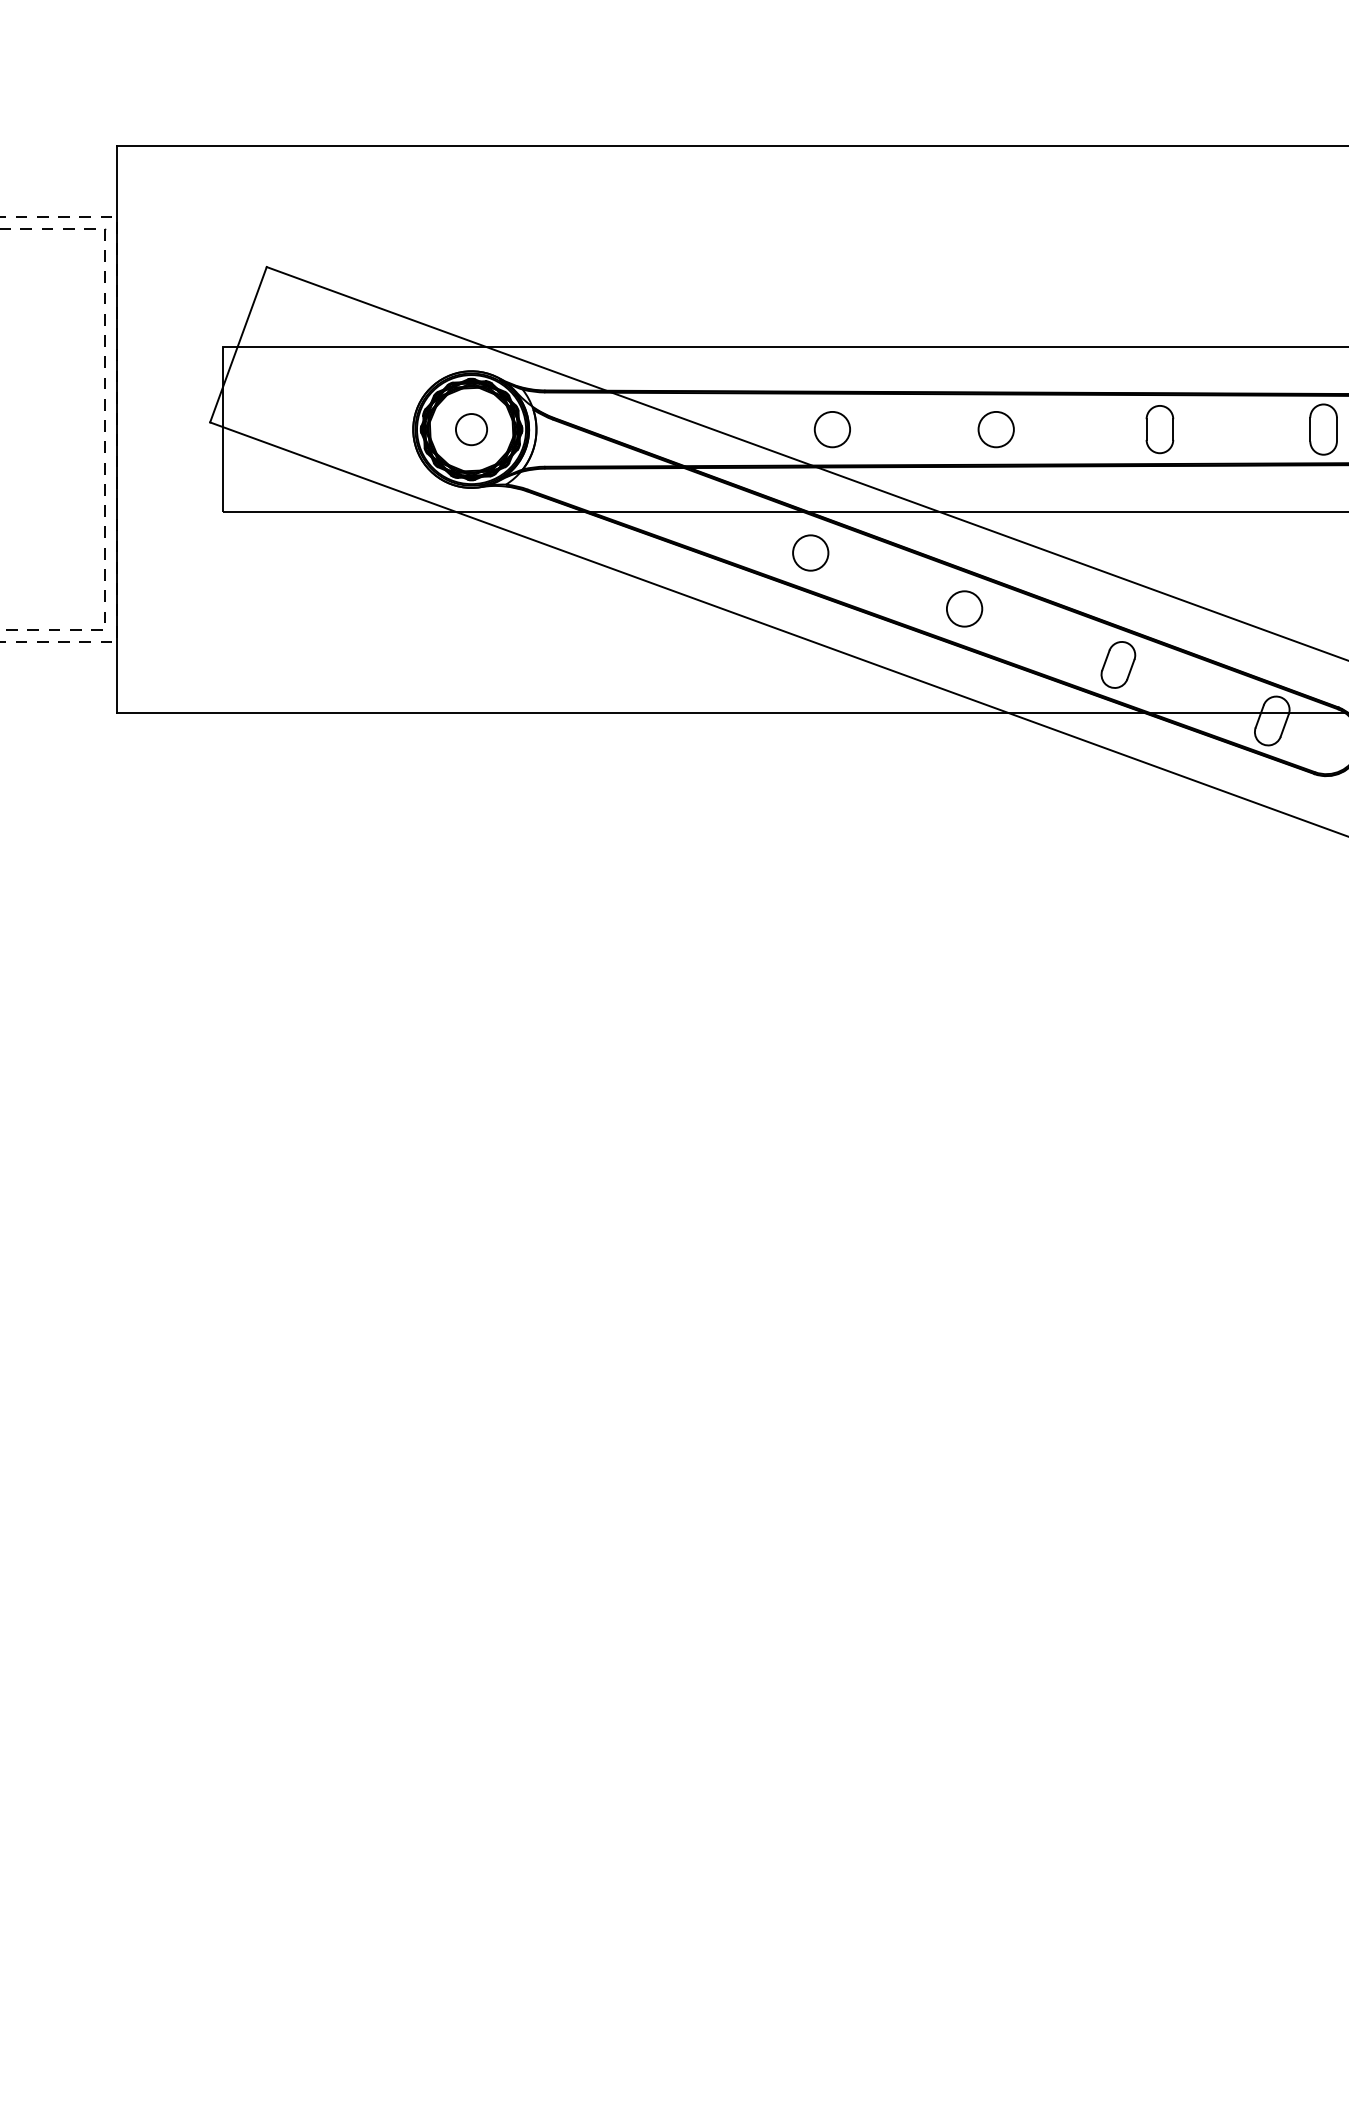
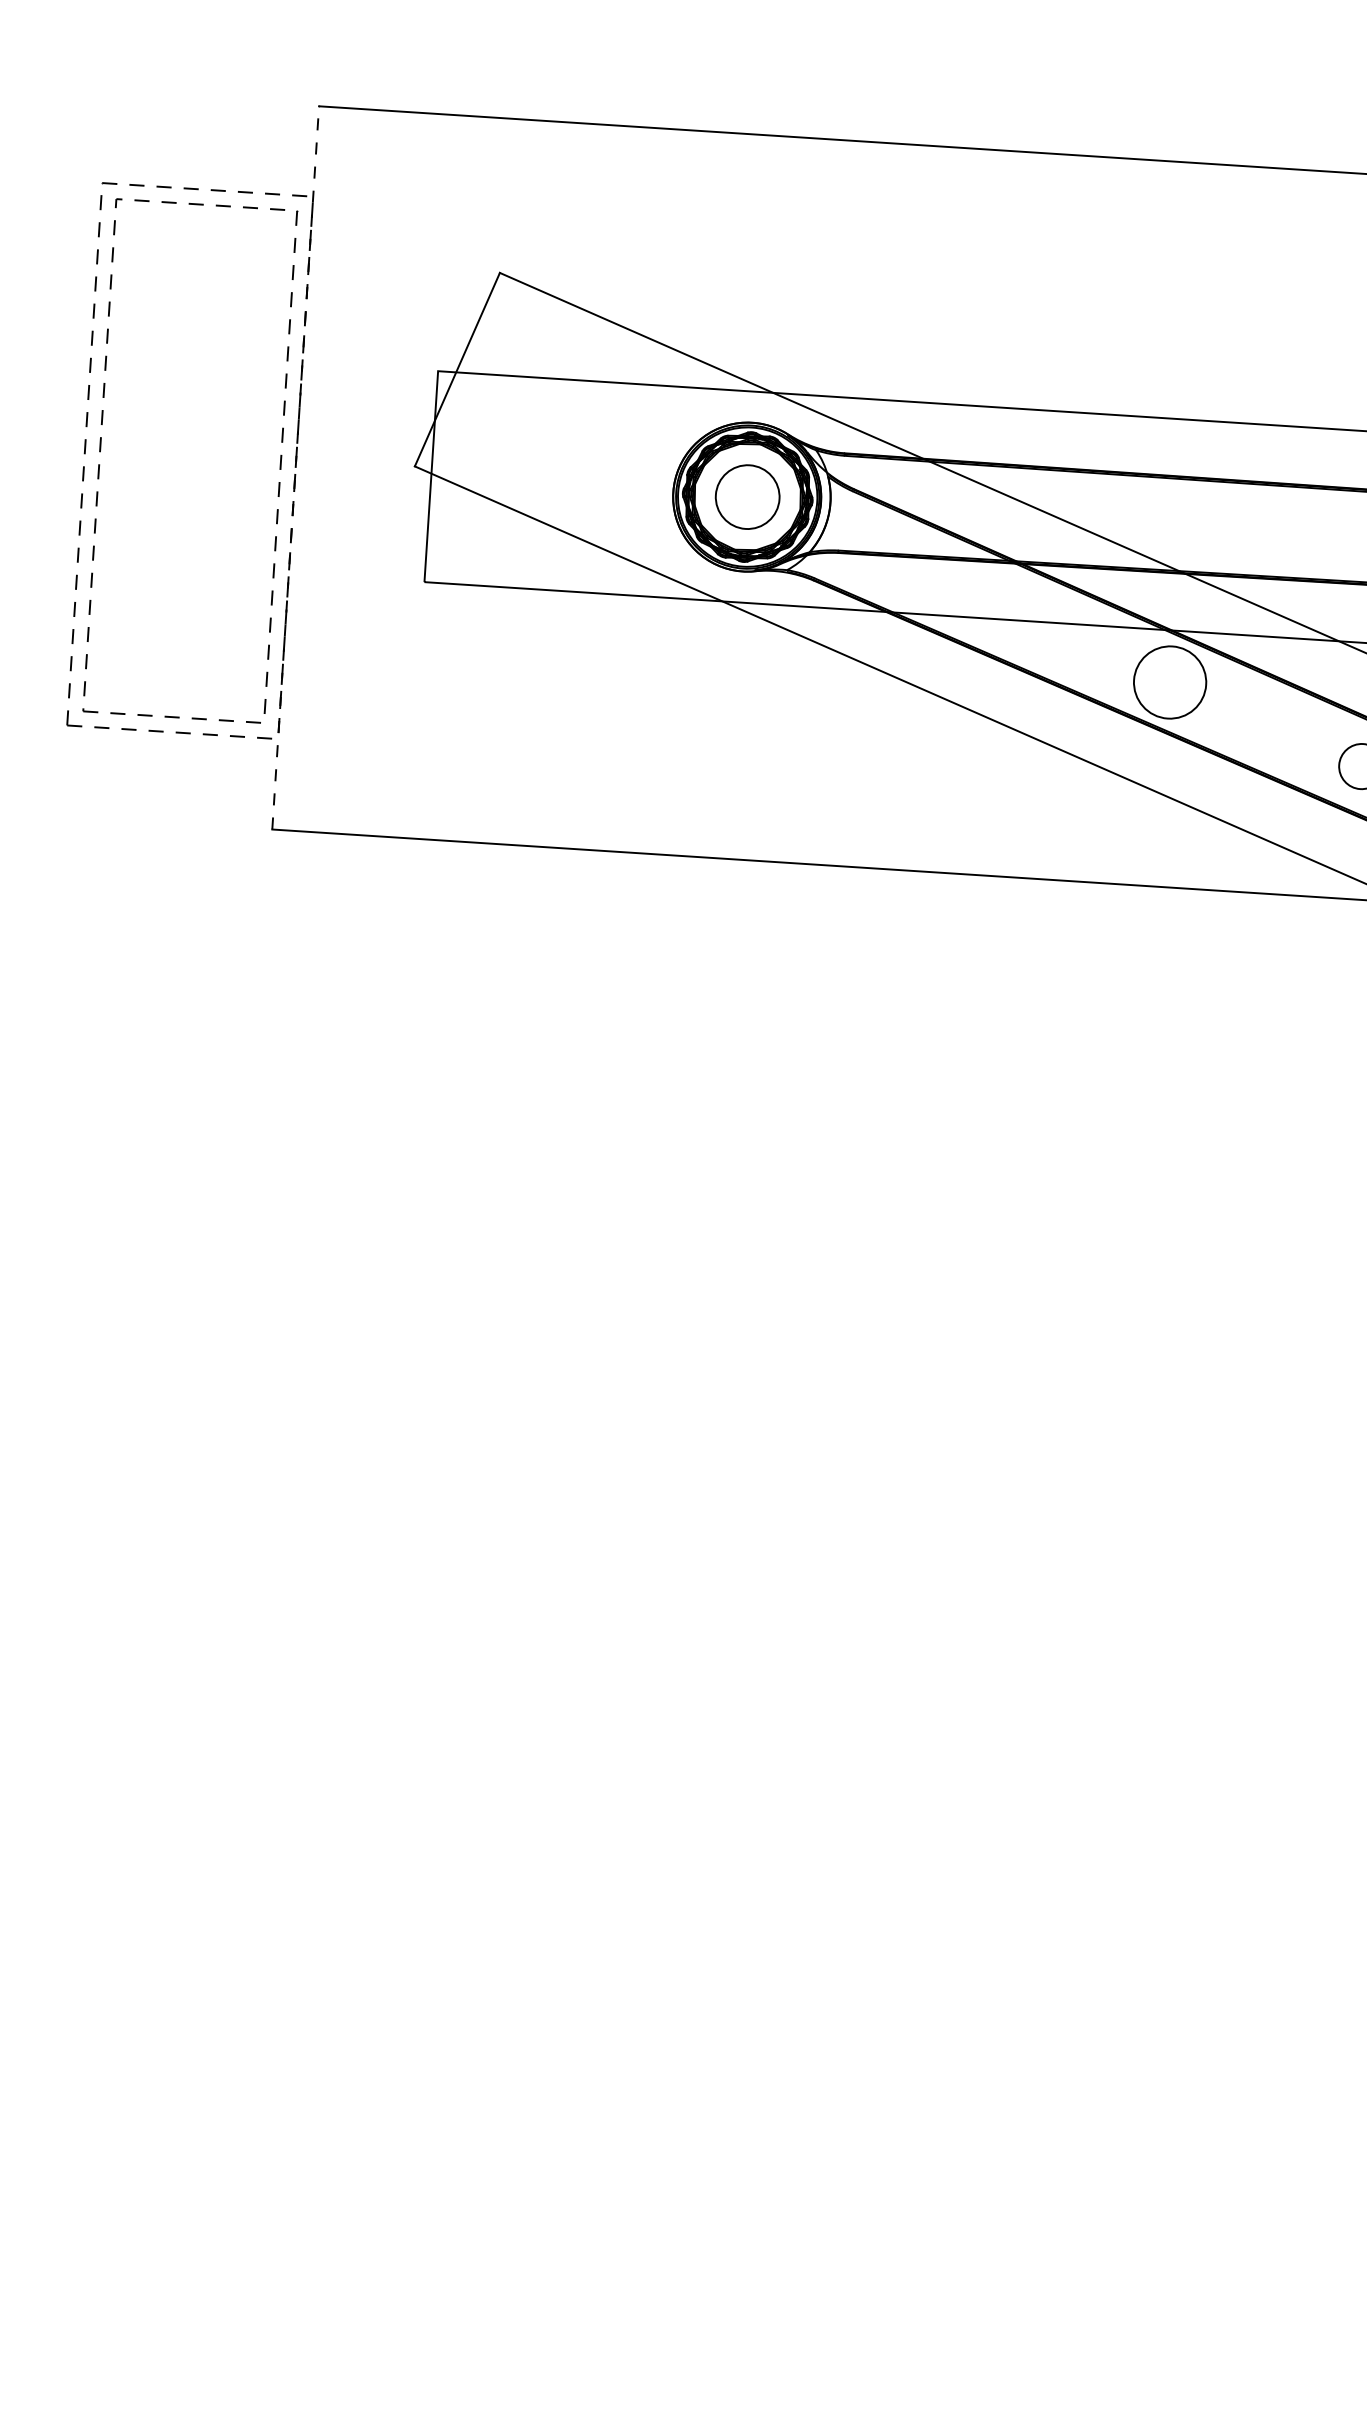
line: (117, 429) -> (296, 467), solid -> dashed
circle: (471, 429) -> (747, 496), size x1.6
circle: (831, 429) -> (1206, 526), removed
circle: (810, 552) -> (1169, 681), size x1.6

